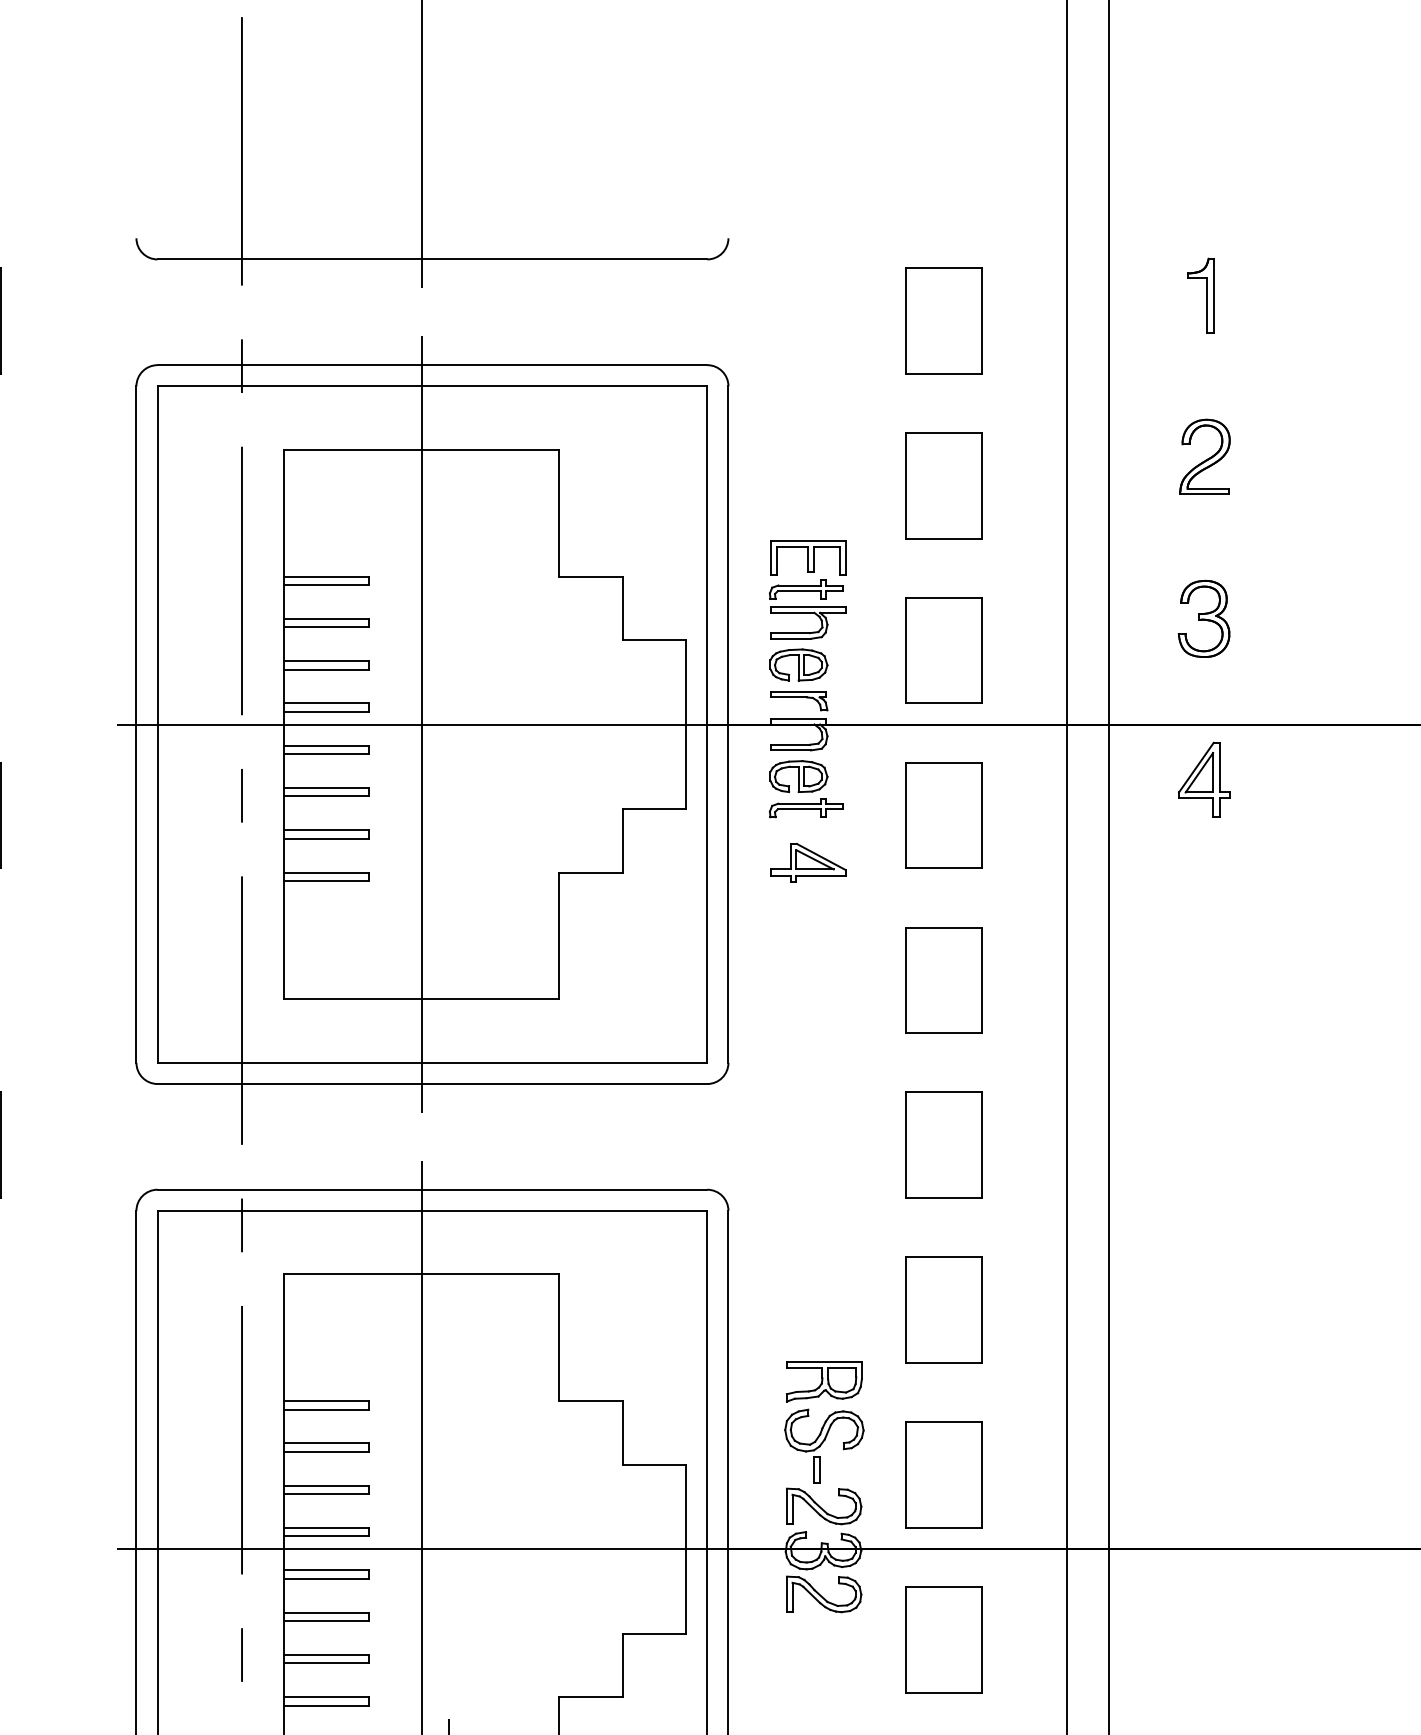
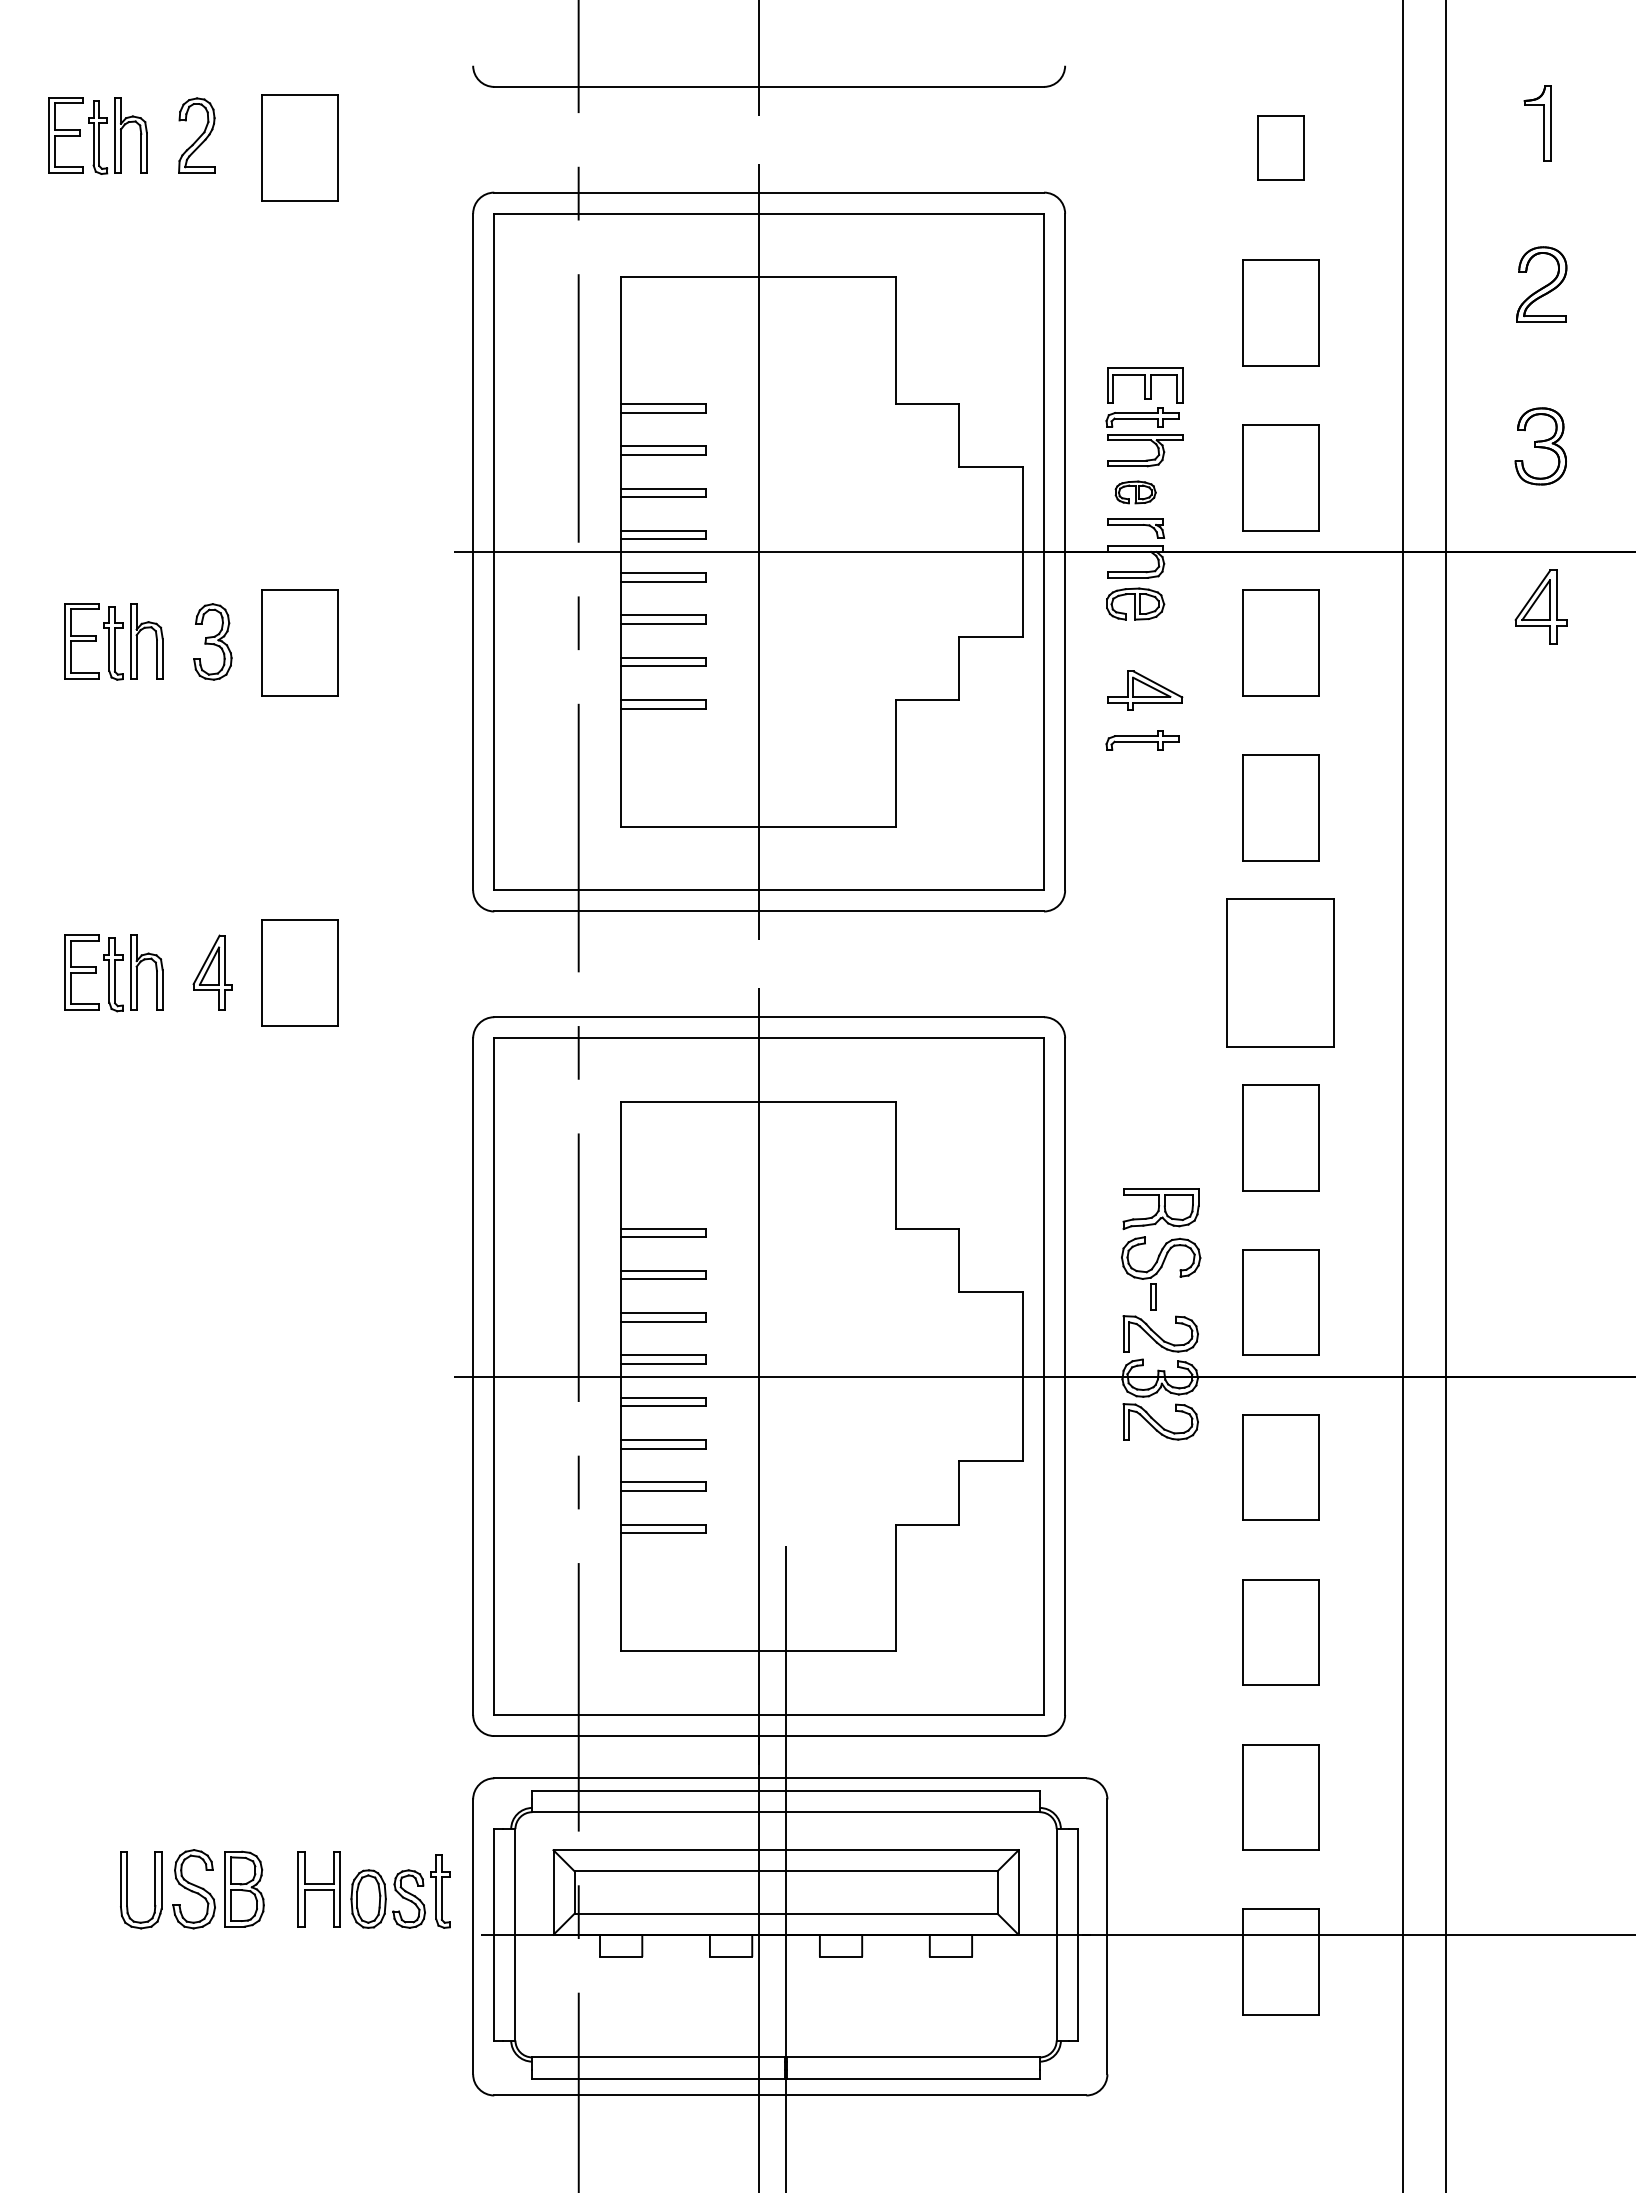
part: (943, 320) -> (1280, 147), size x0.6
part: (798, 665) -> (1135, 492), size x0.7
part: (805, 808) -> (1142, 740), moved
part: (943, 1145) -> (1280, 972), size x1.4

